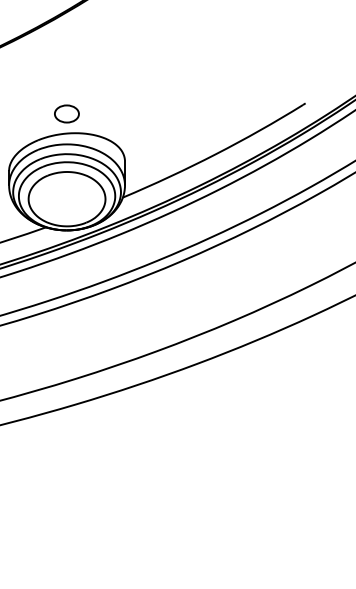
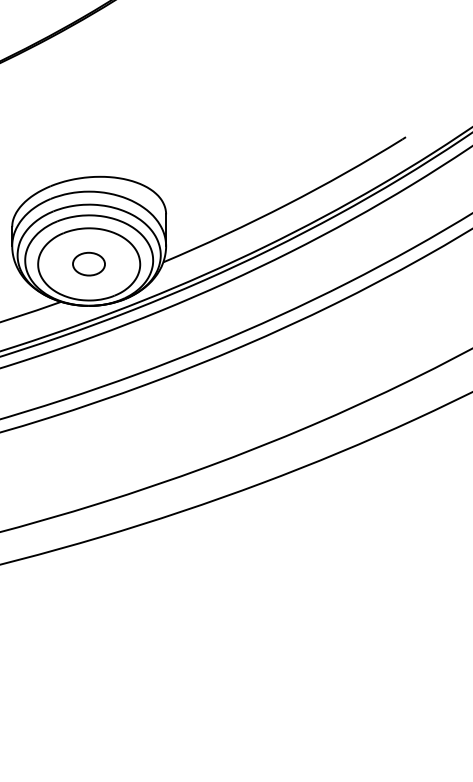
part: (66, 113) -> (88, 263), moved

